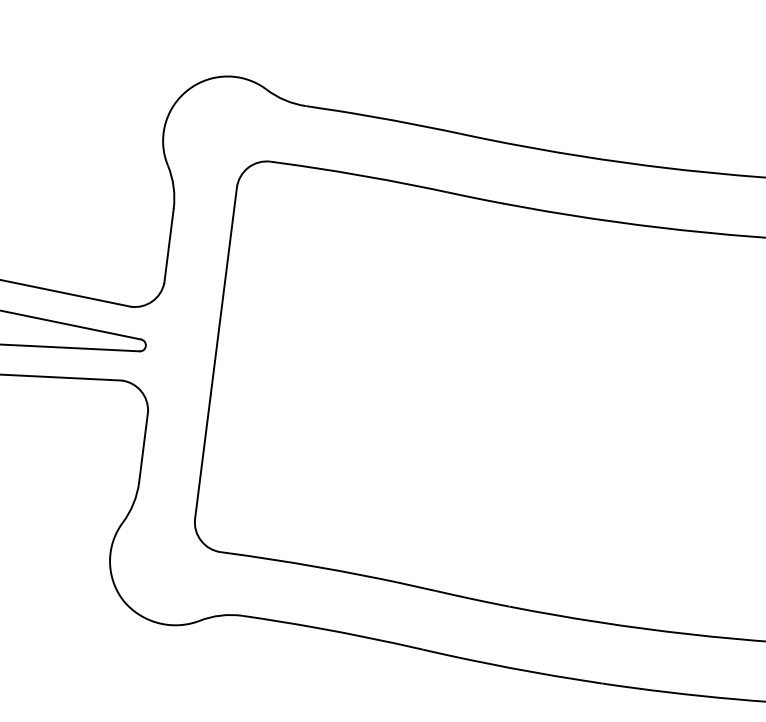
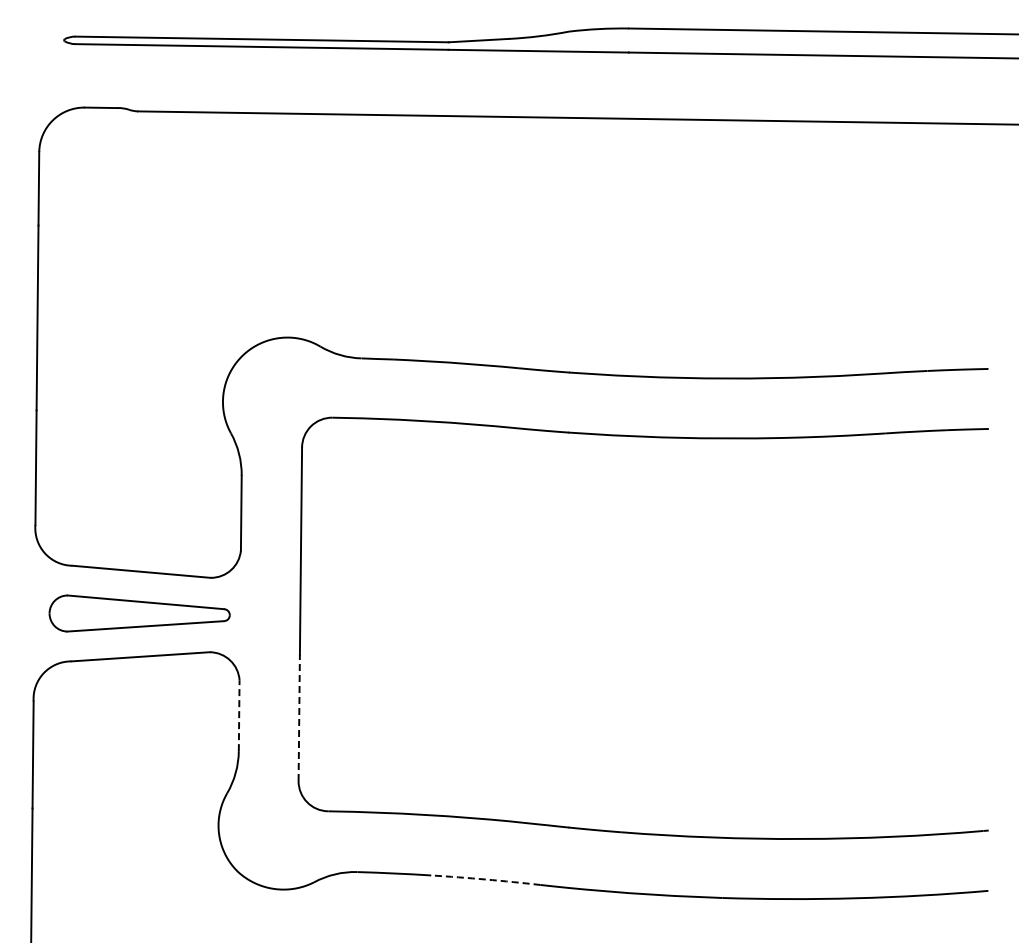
line: (143, 446) -> (239, 715), solid -> dashed
line: (203, 455) -> (299, 717), solid -> dashed
arc: (369, 638) -> (485, 879), solid -> dashed

